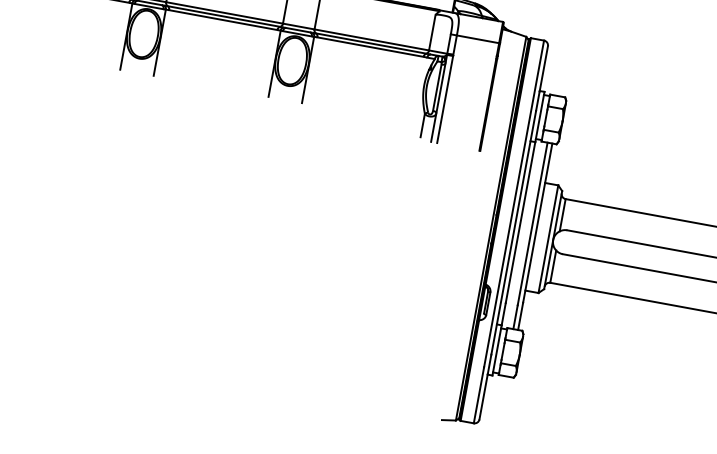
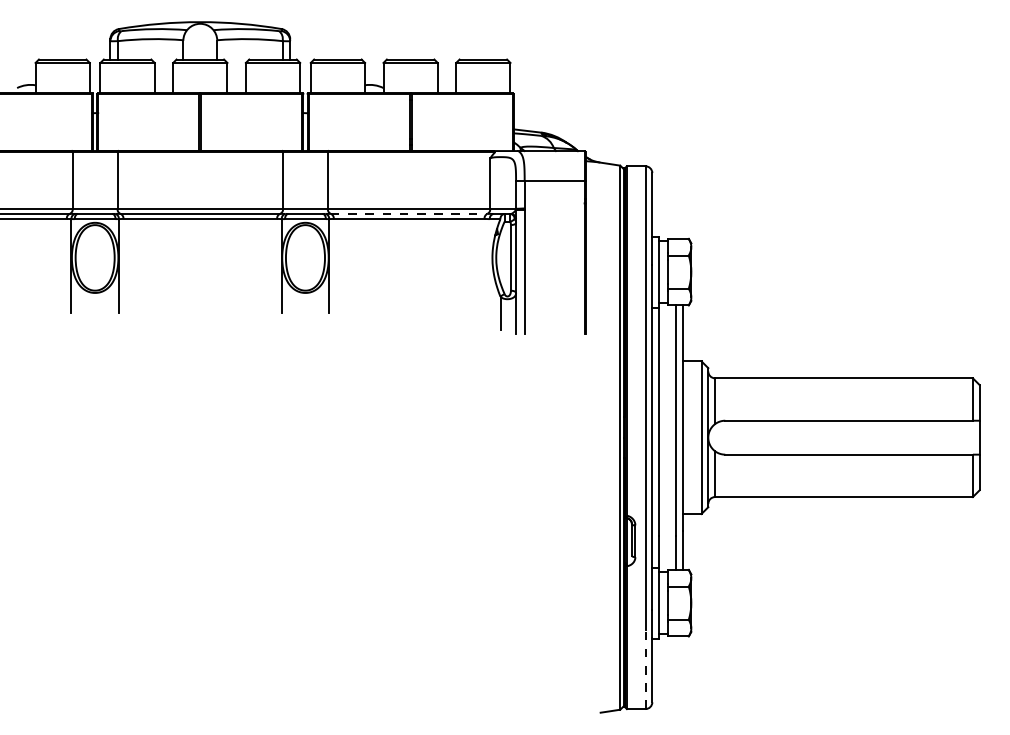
line: (371, 43) -> (409, 213), solid -> dashed
line: (478, 395) -> (645, 669), solid -> dashed

